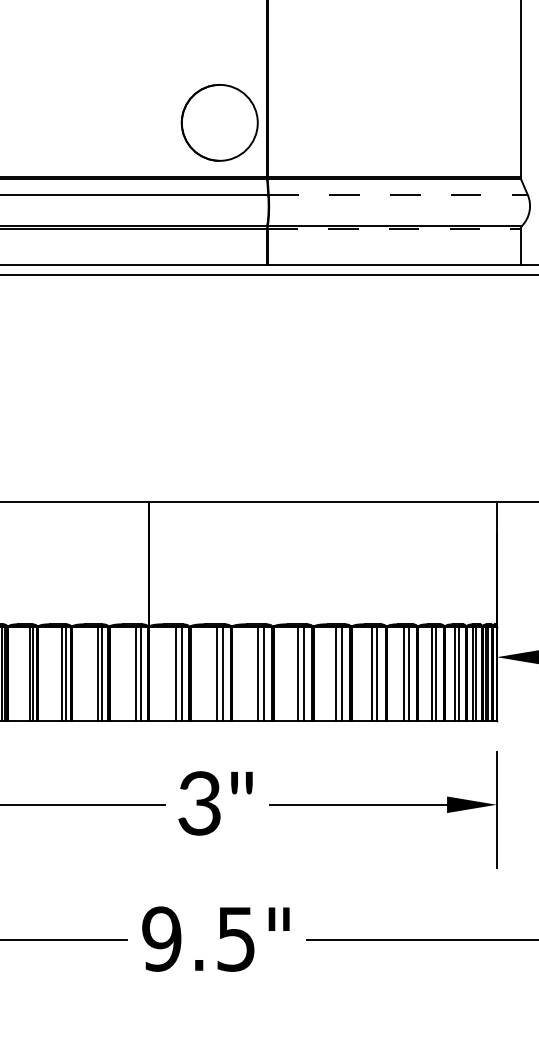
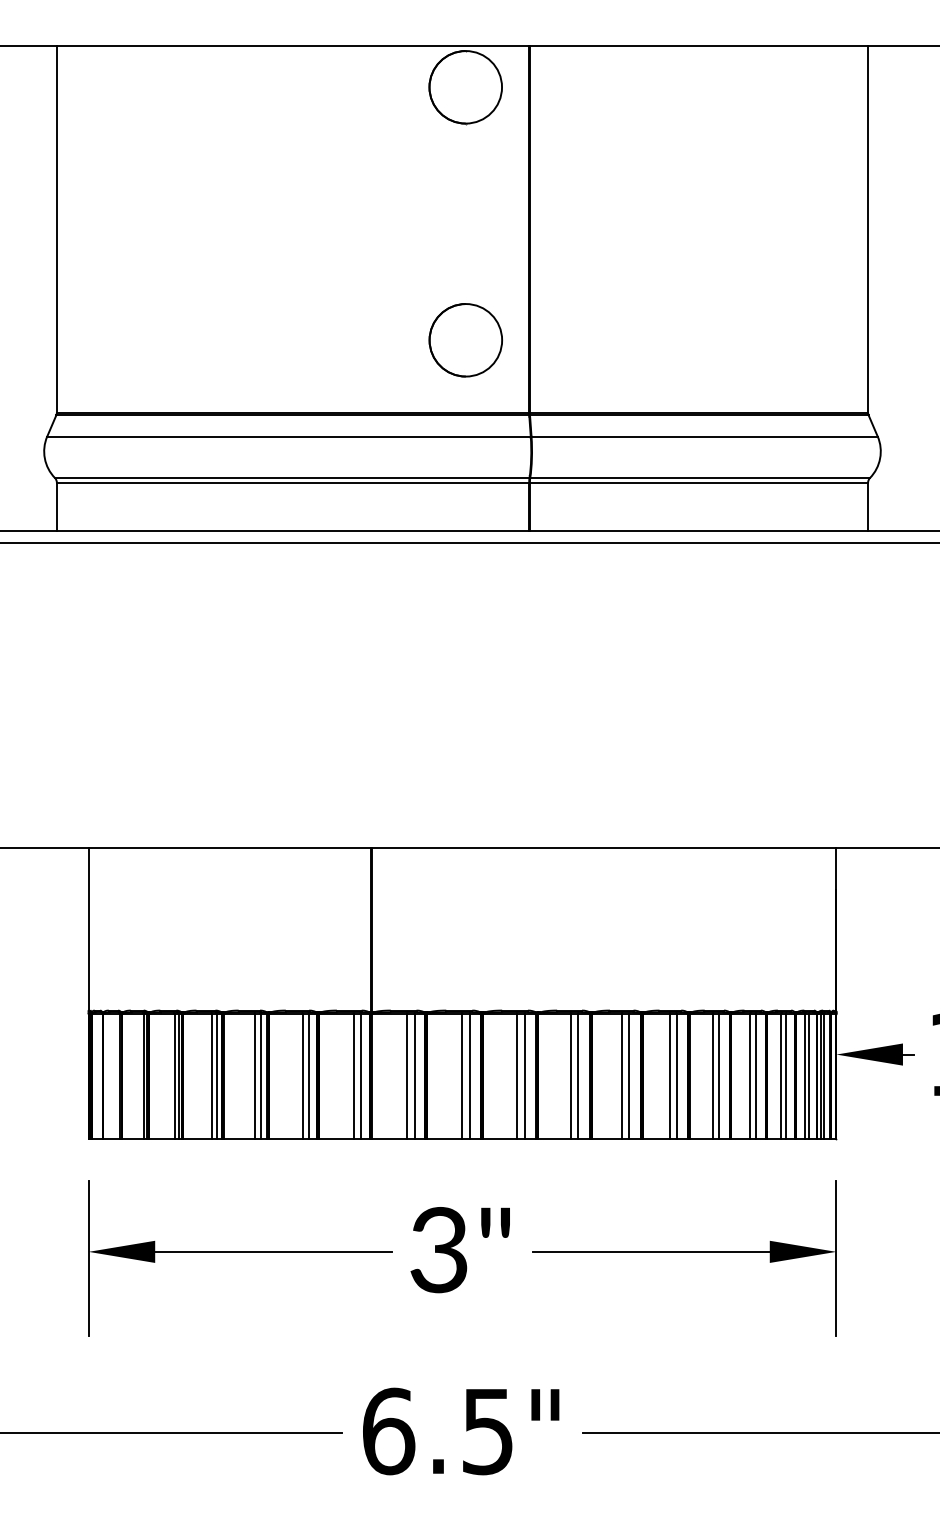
part: (219, 123) -> (465, 340), size x0.71
line: (398, 194) -> (705, 436), dashed -> solid
line: (394, 229) -> (699, 482), dashed -> solid
text: (161, 939) -> (388, 1431), 9.5" -> 6.5"

